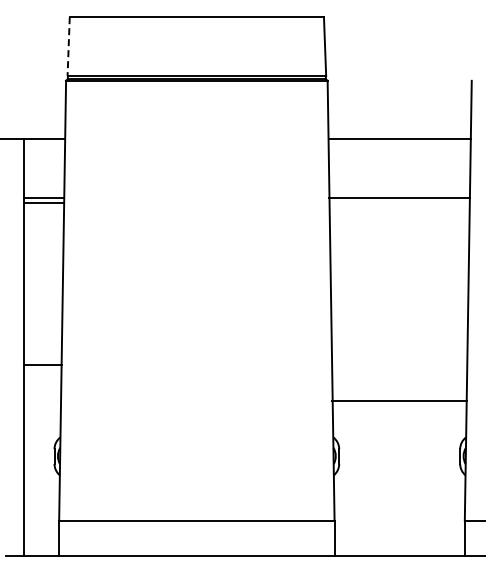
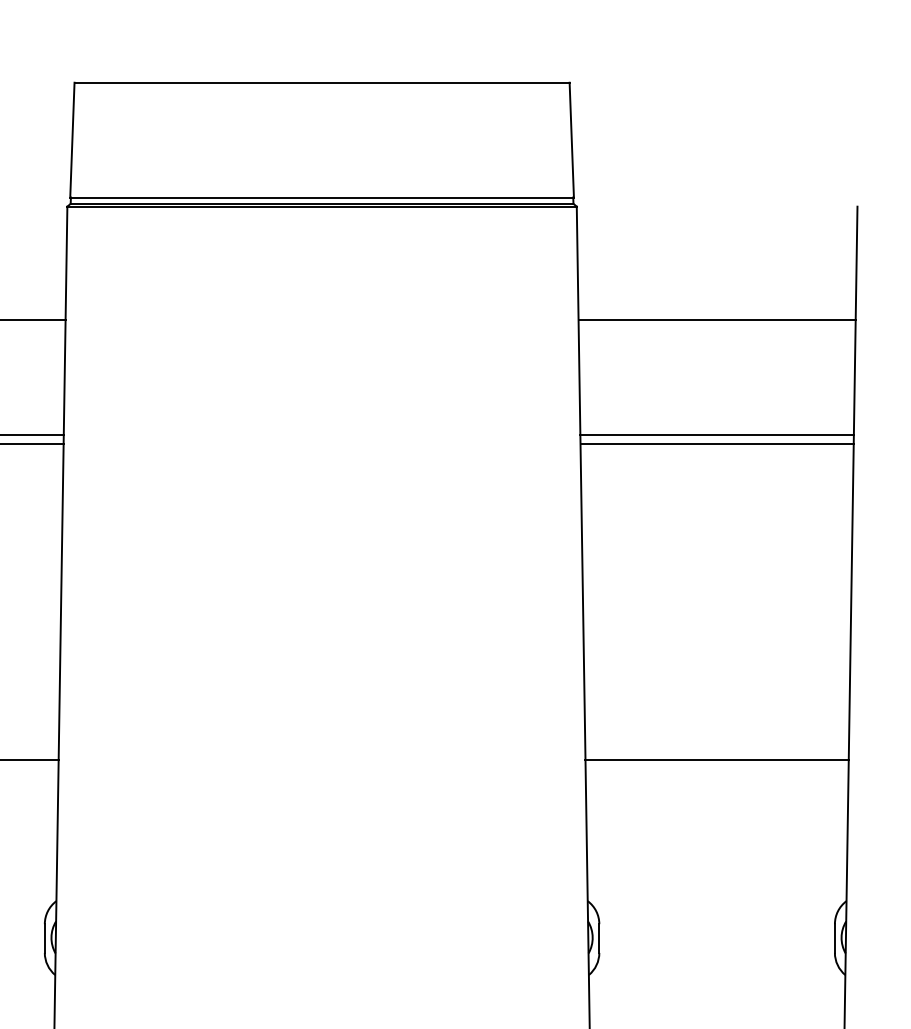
line: (68, 47) -> (72, 141), dashed -> solid
line: (399, 202) -> (716, 443), added
line: (399, 400) -> (716, 759), moved

